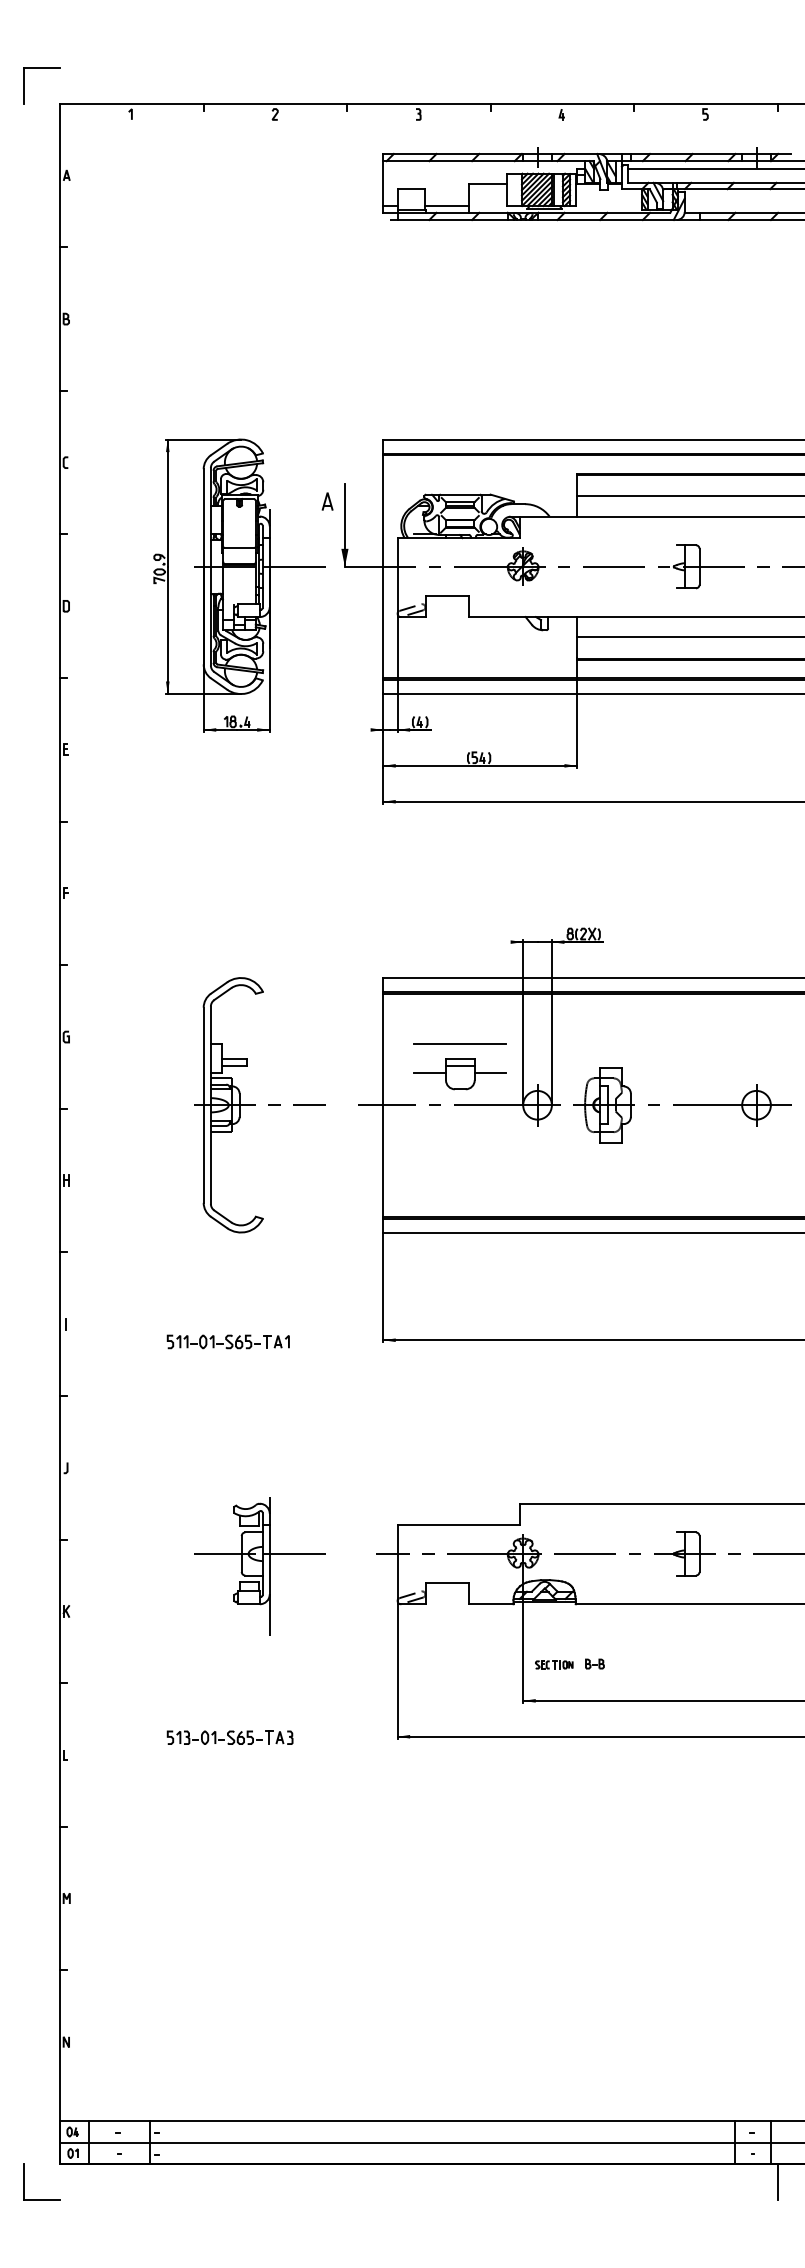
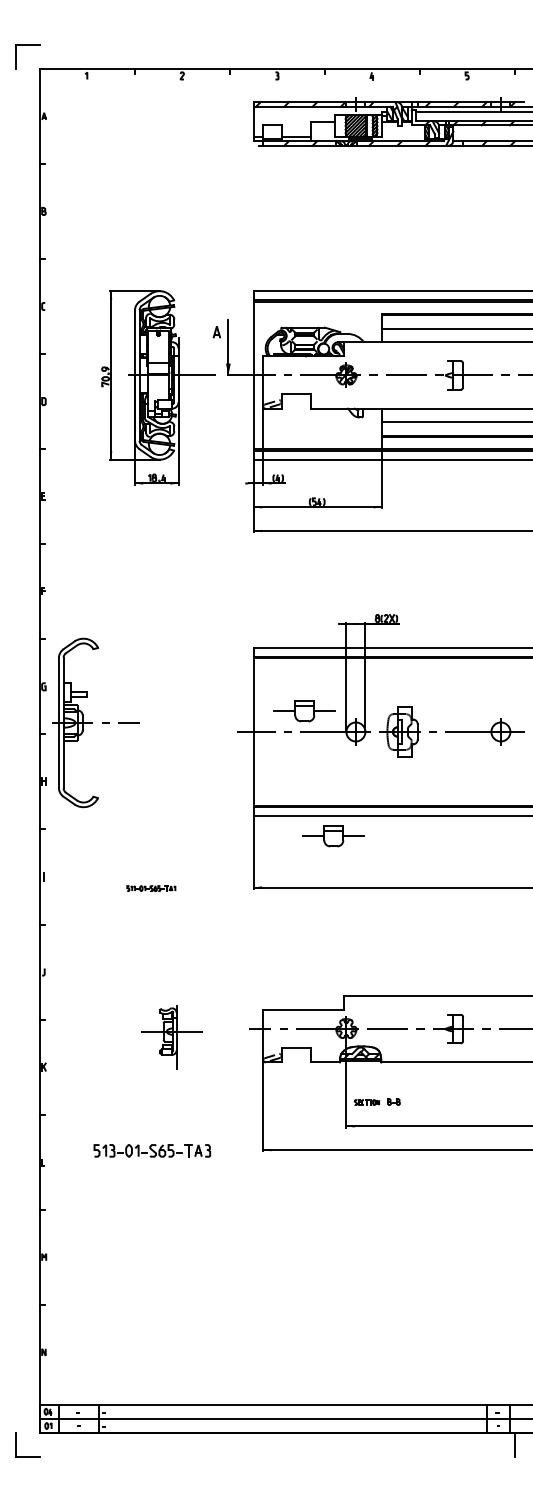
line: (459, 1044) -> (304, 691), removed
part: (259, 1104) -> (95, 722), moved
part: (503, 1263) -> (333, 836), added
part: (228, 1341) -> (151, 888), size x0.6
part: (259, 1566) -> (171, 1037), size x0.7
part: (230, 1737) -> (152, 1150), size x1.4

